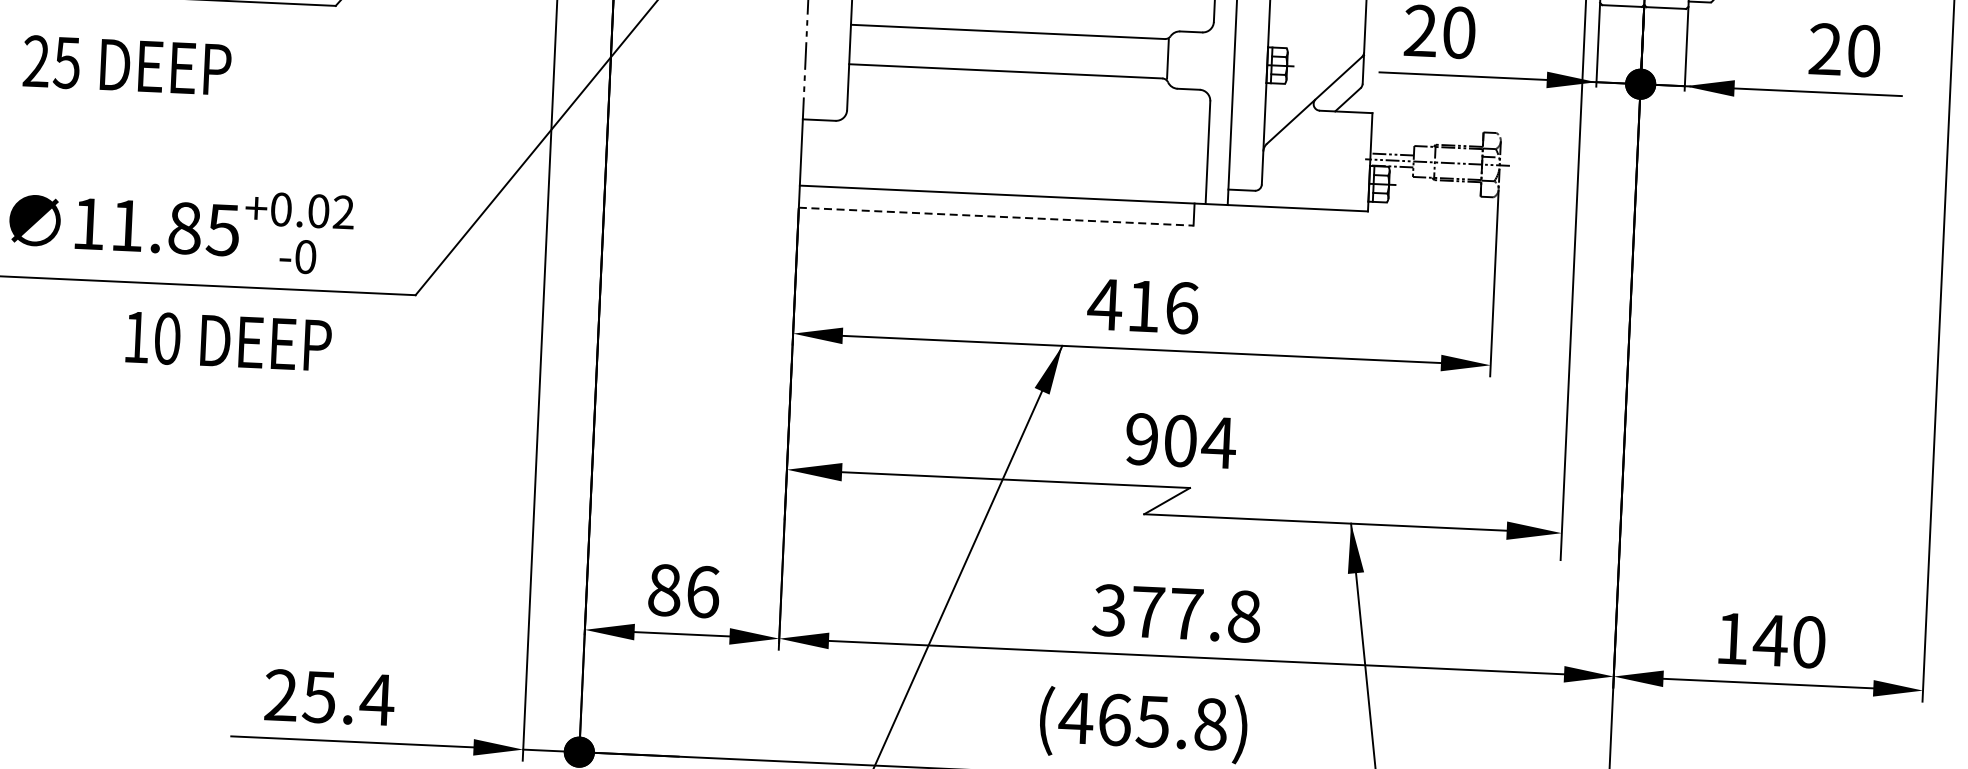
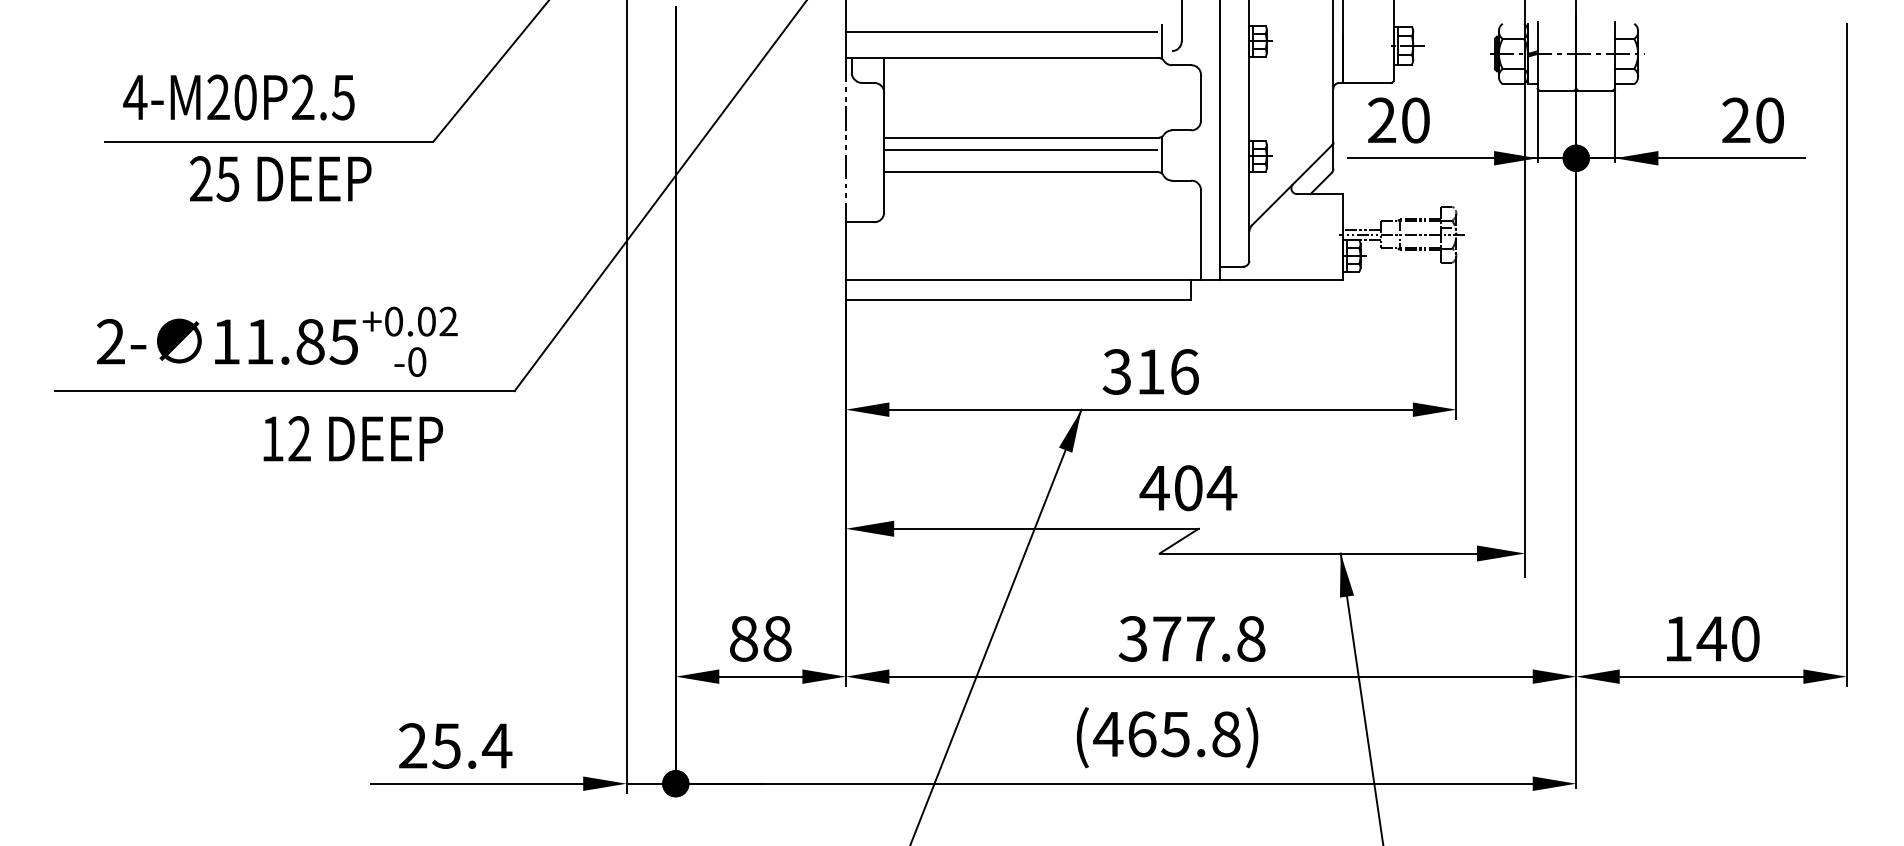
line: (1006, 45) -> (1020, 149), added
text: (127, 64) -> (280, 178), moved
line: (996, 216) -> (1018, 299), dashed -> solid
text: (1104, 304) -> (1116, 371), 416 -> 316
text: (167, 338) -> (299, 438), 10 -> 12
text: (1141, 439) -> (1154, 488), 904 -> 404
text: (703, 591) -> (777, 638), 86 -> 88

